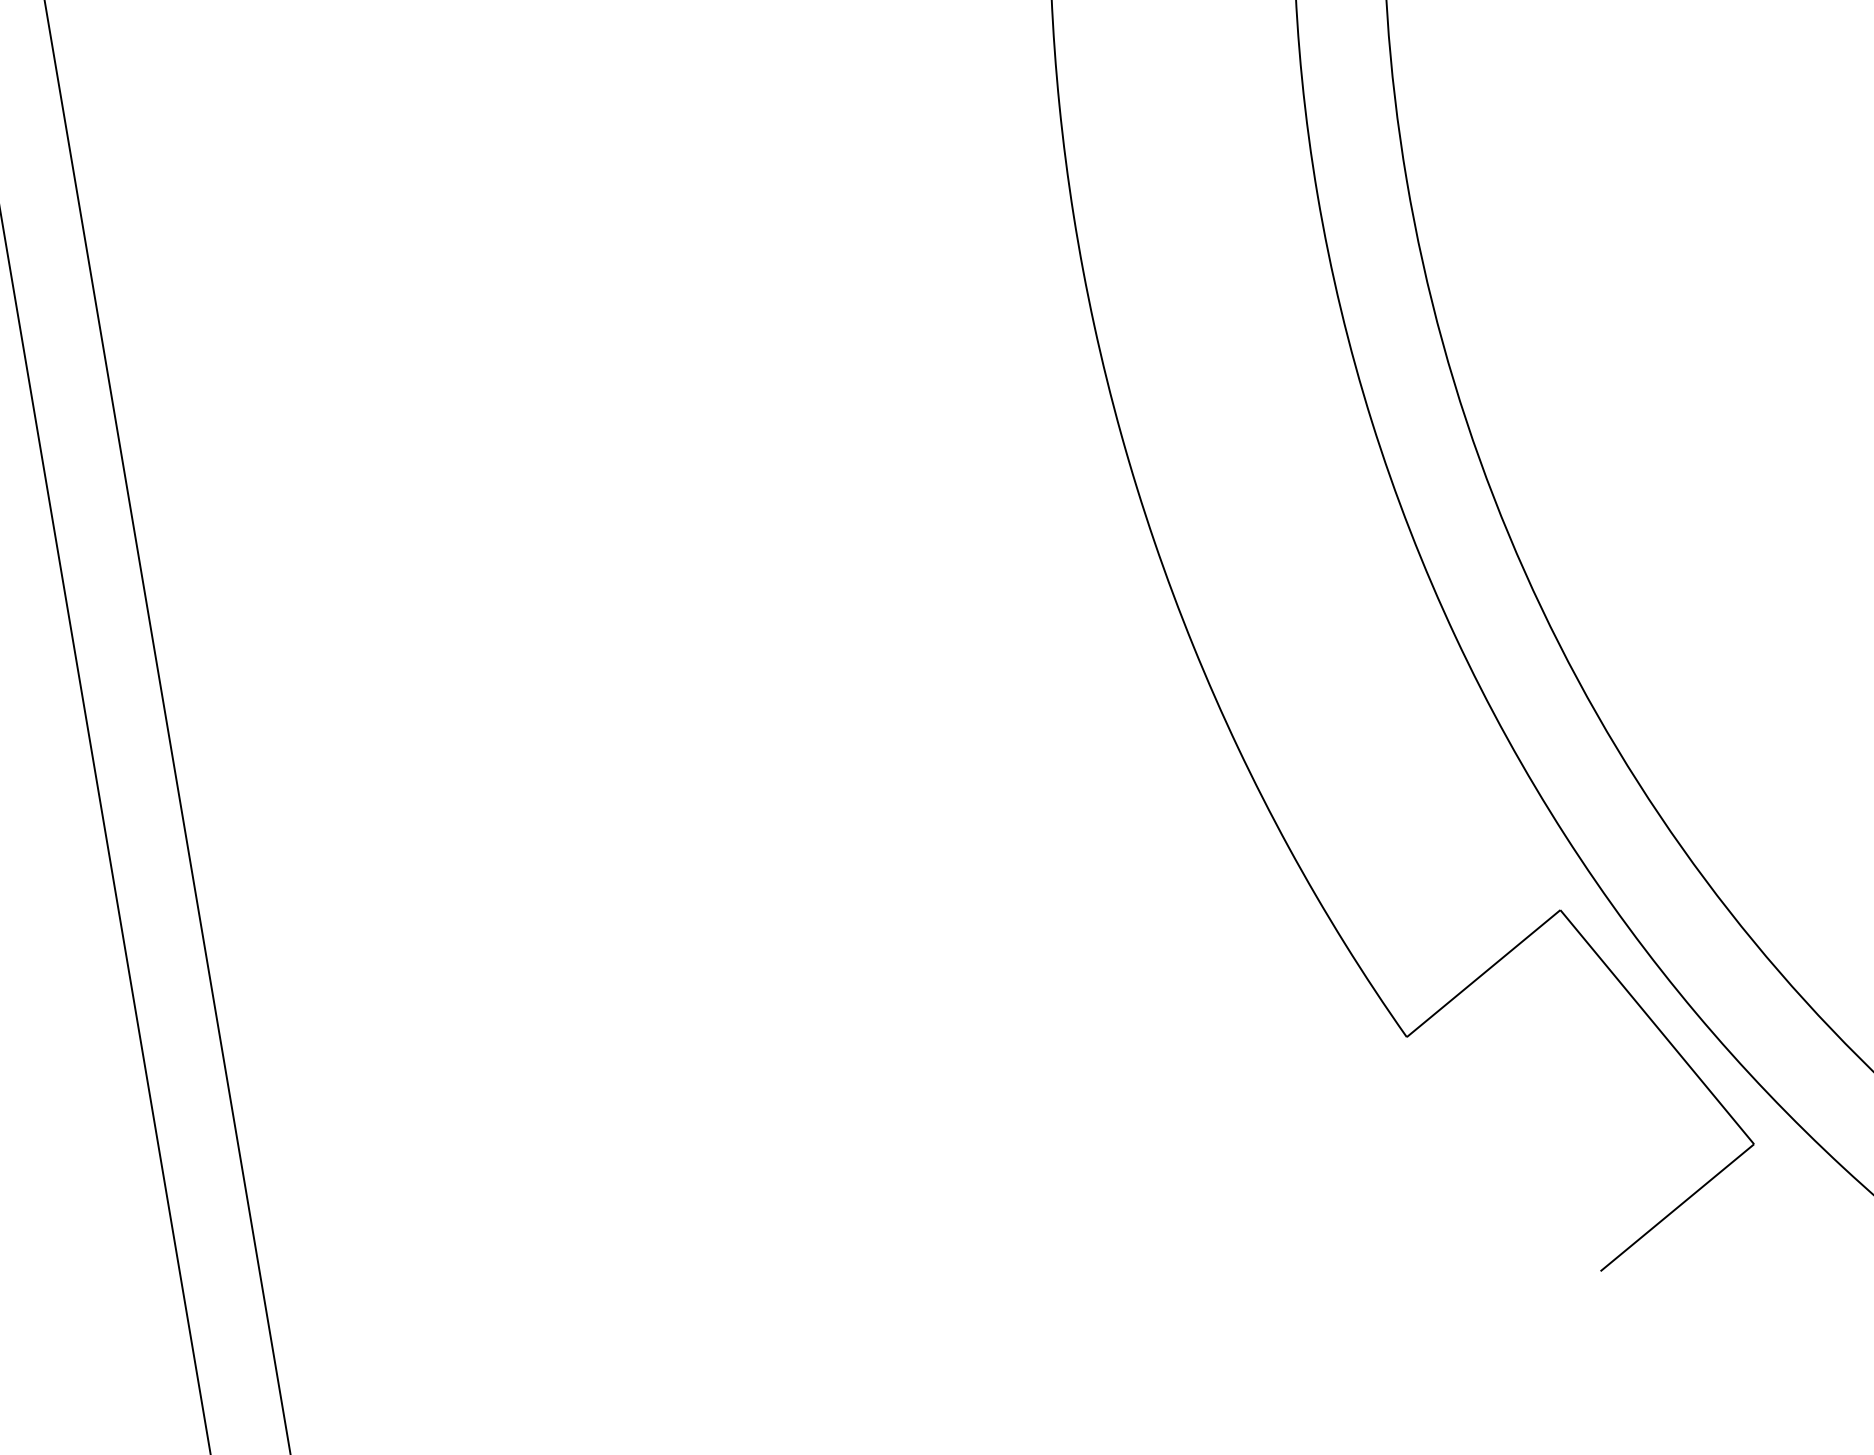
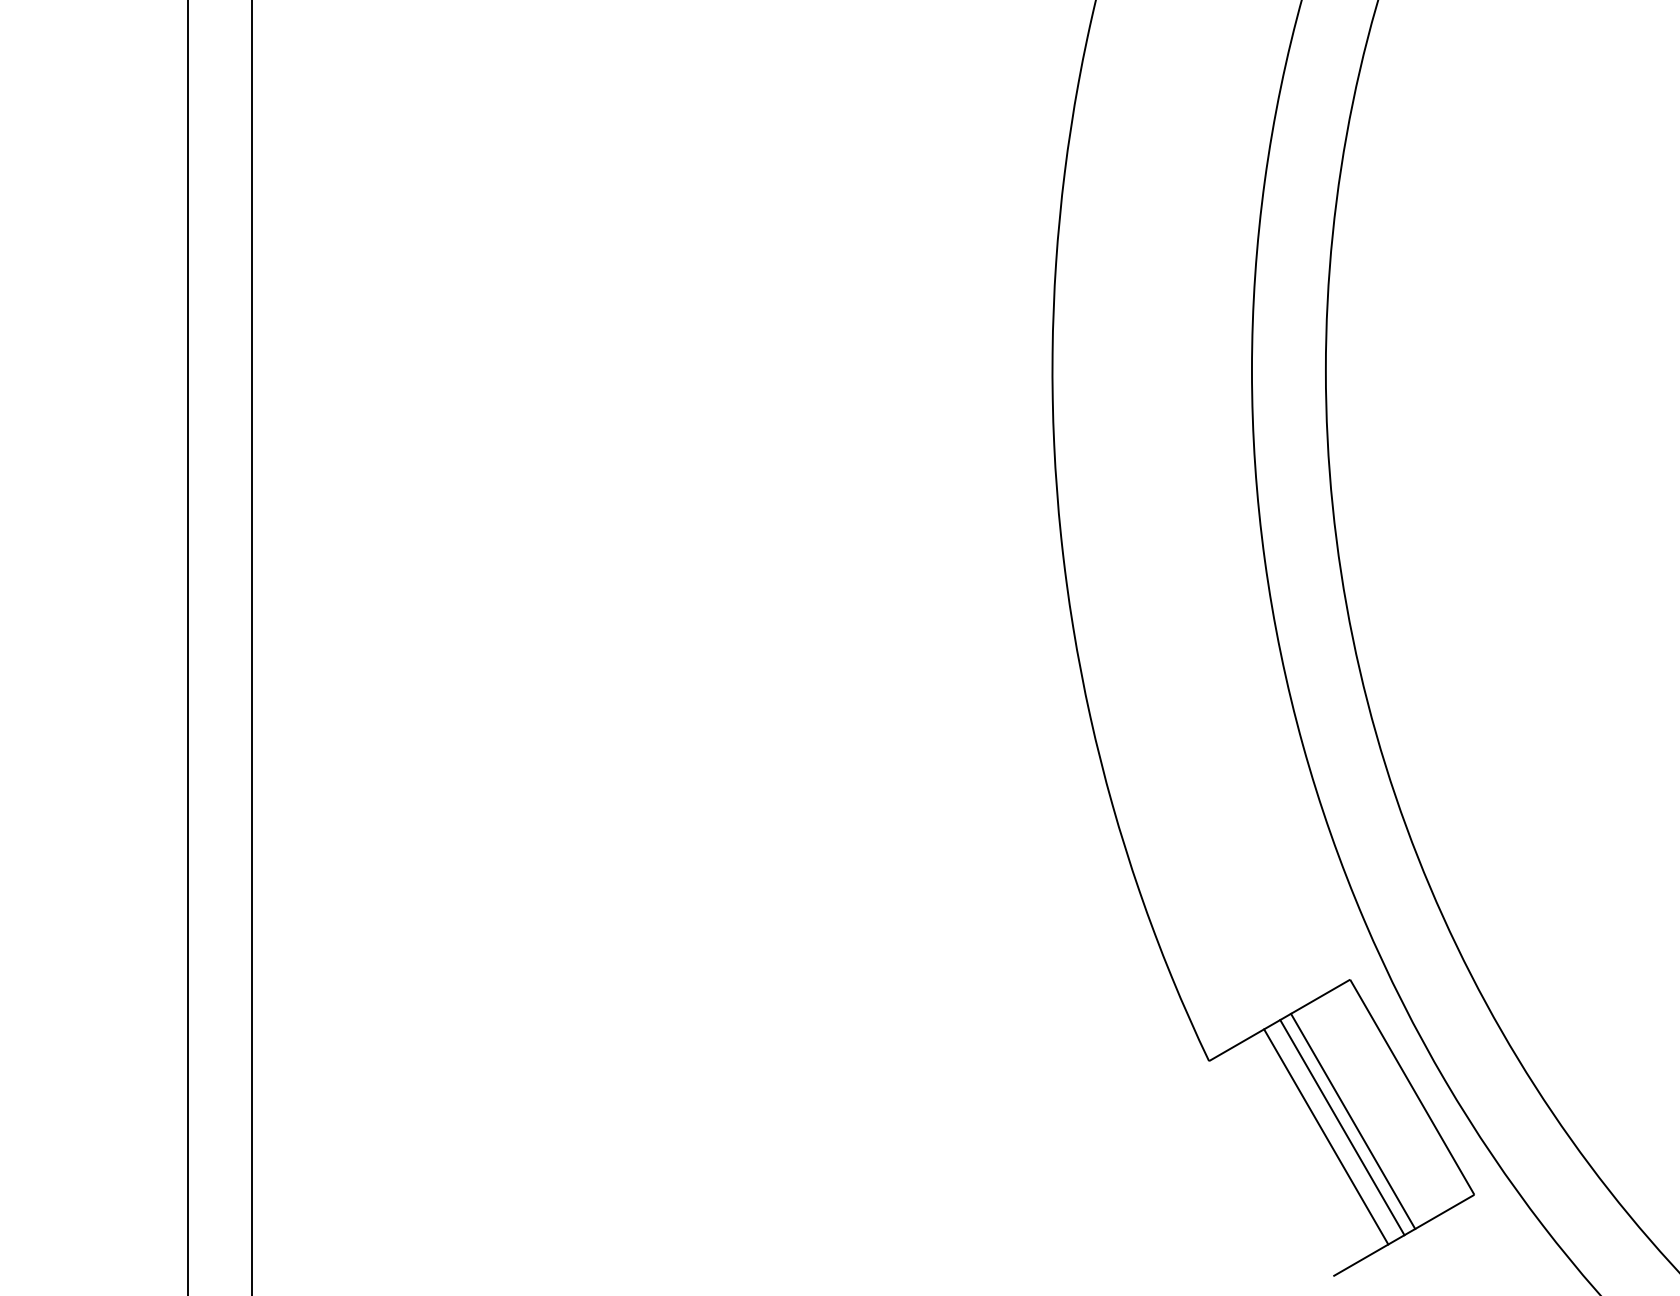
line: (1593, 1079) -> (1353, 1120), added
line: (1581, 1089) -> (1342, 1127), added
line: (1563, 1104) -> (1326, 1136), added

